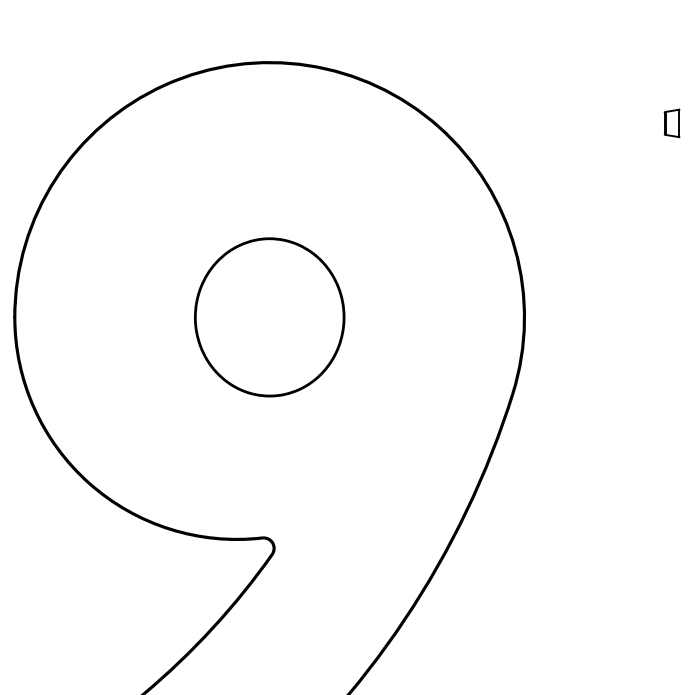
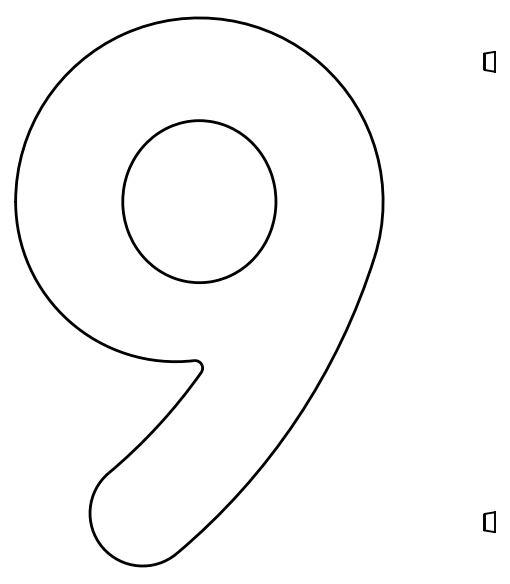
part: (269, 317) -> (199, 201), size x1.43

